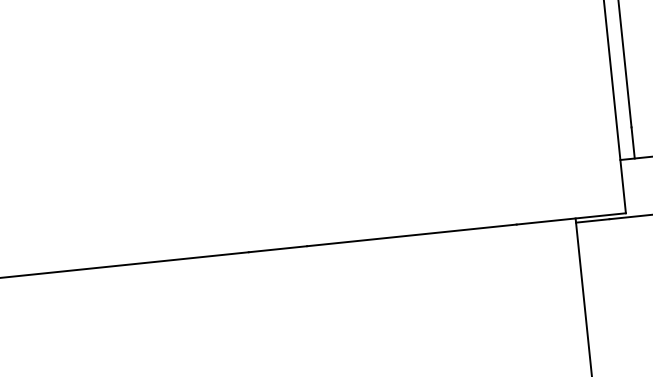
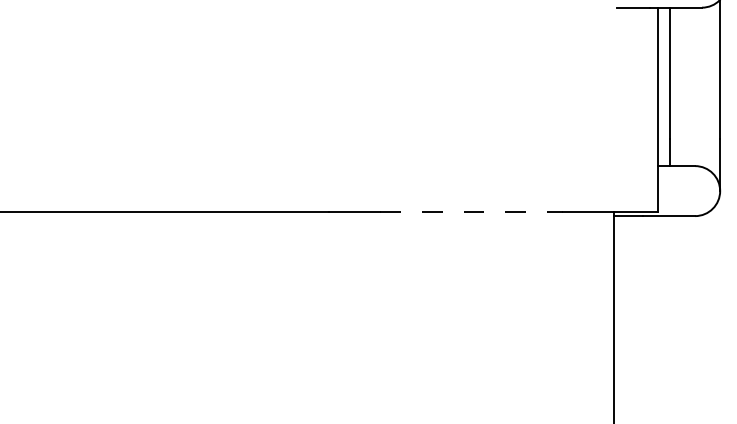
line: (412, 235) -> (471, 212), solid -> dashed

